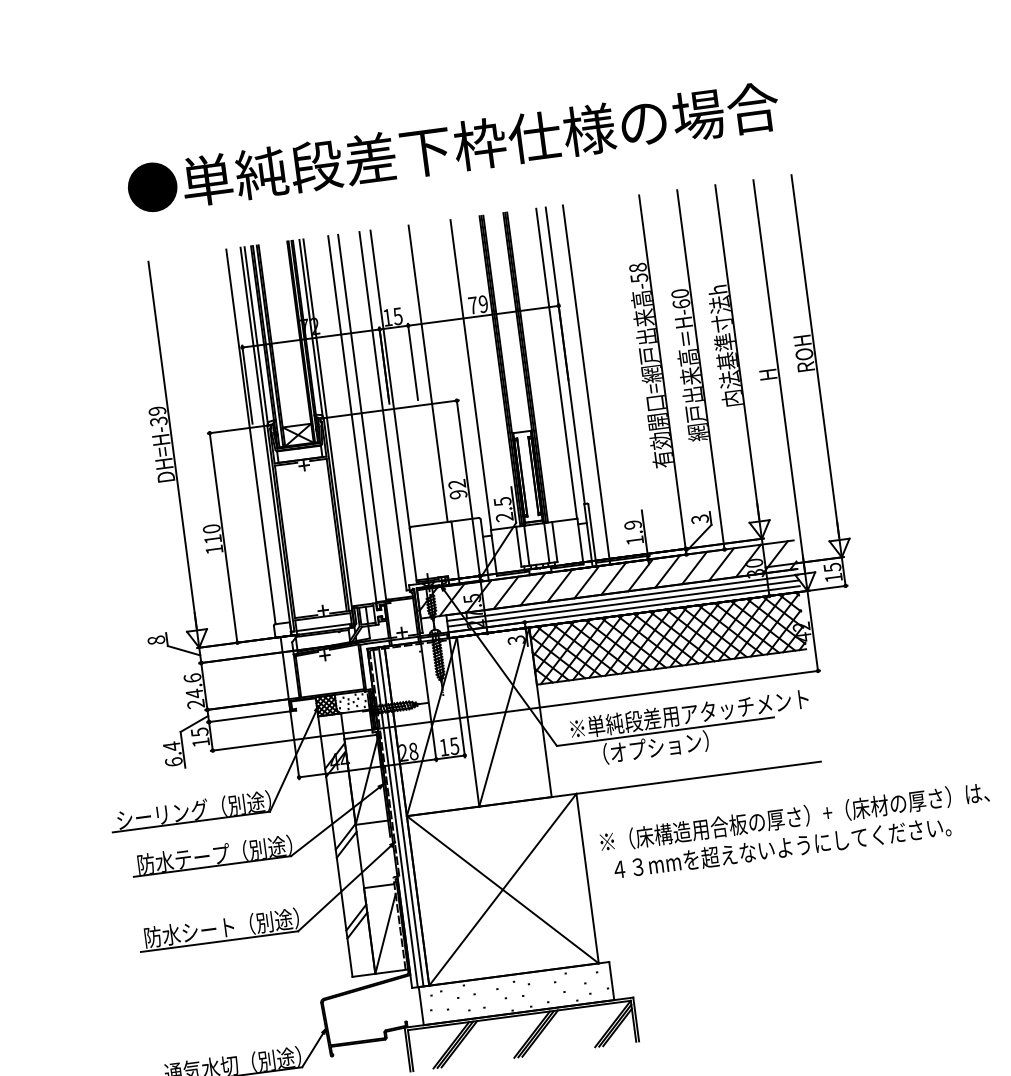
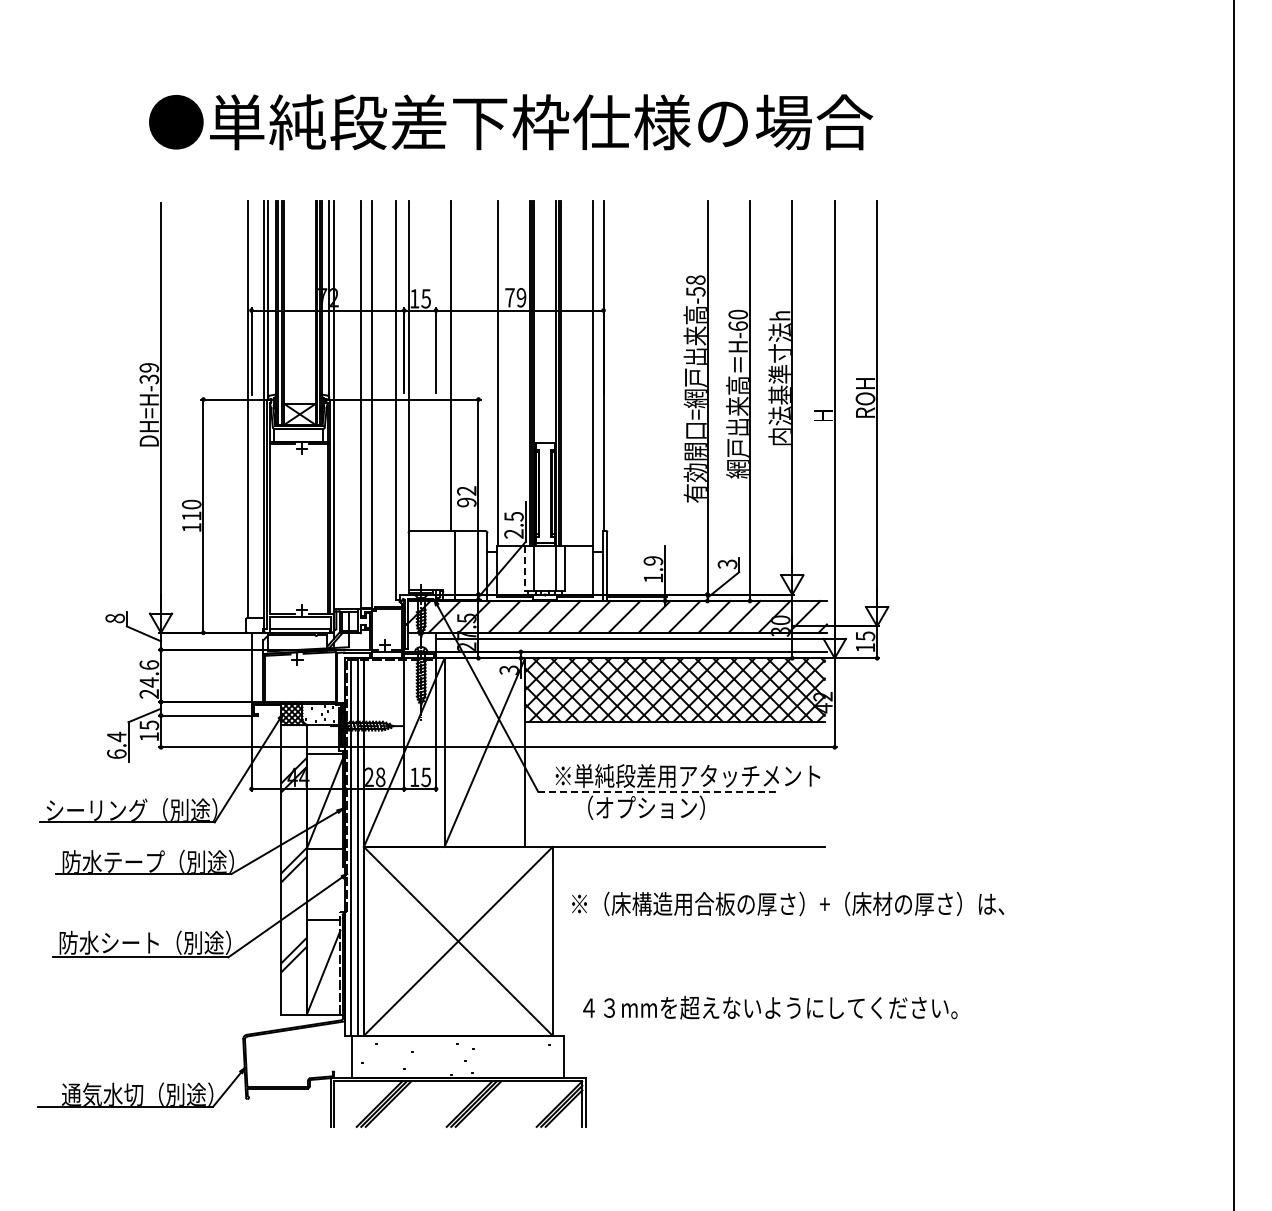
line: (586, 385) -> (622, 401), removed
line: (519, 546) -> (525, 568), solid -> dashed
line: (623, 603) -> (631, 645), removed
line: (665, 731) -> (659, 791), solid -> dashed
text: (782, 847) -> (770, 1007), moved

